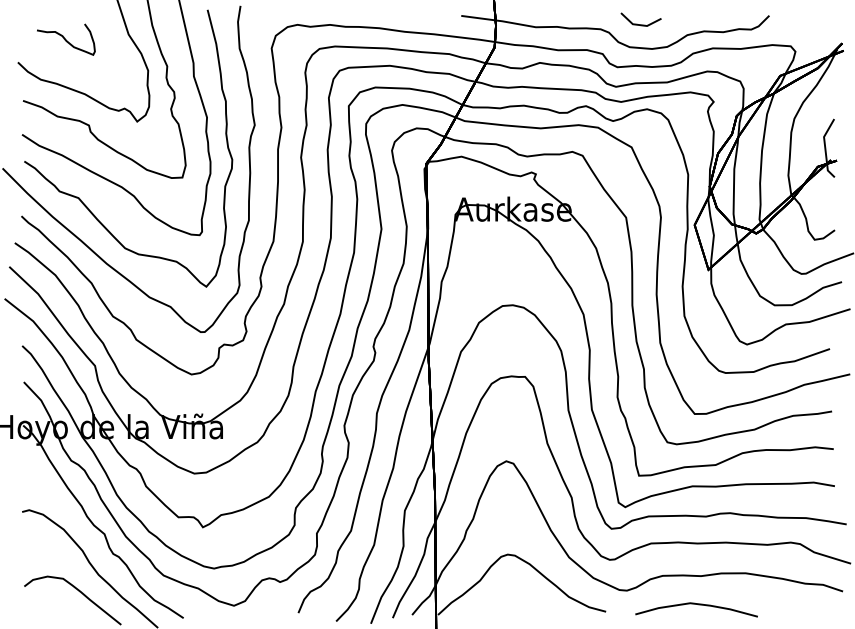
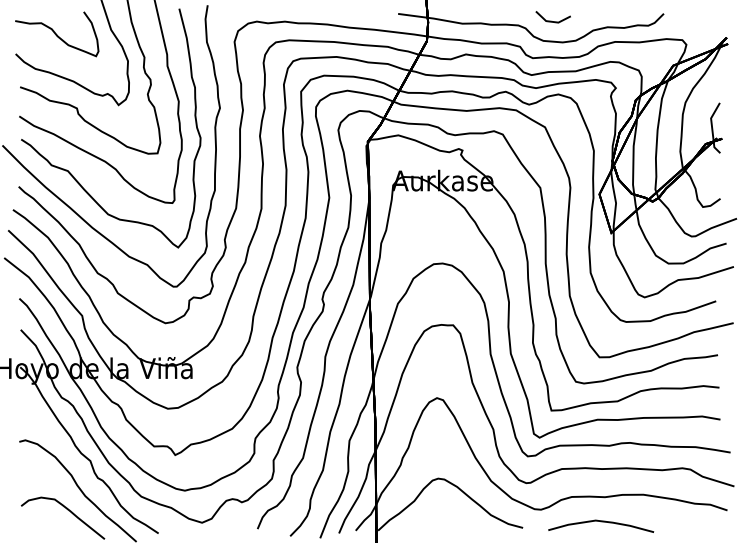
part: (66, 39) -> (57, 34), size x1.67

